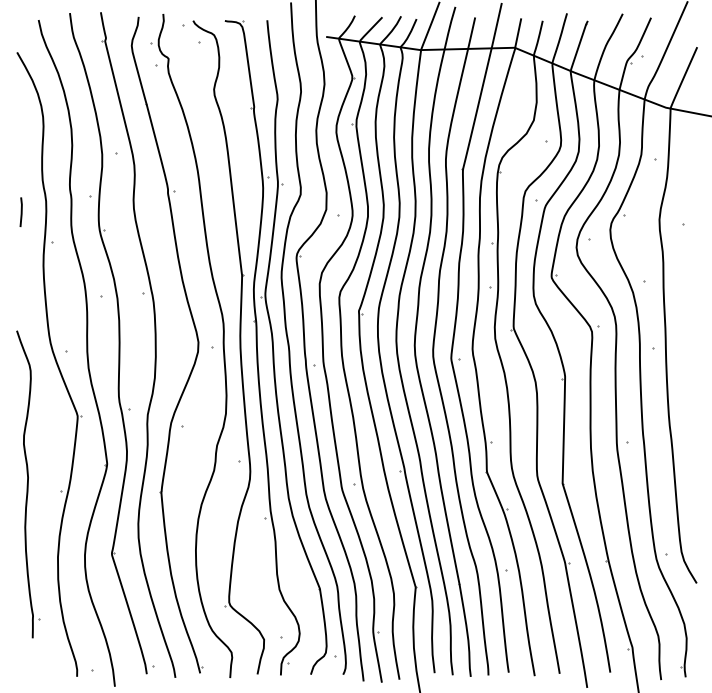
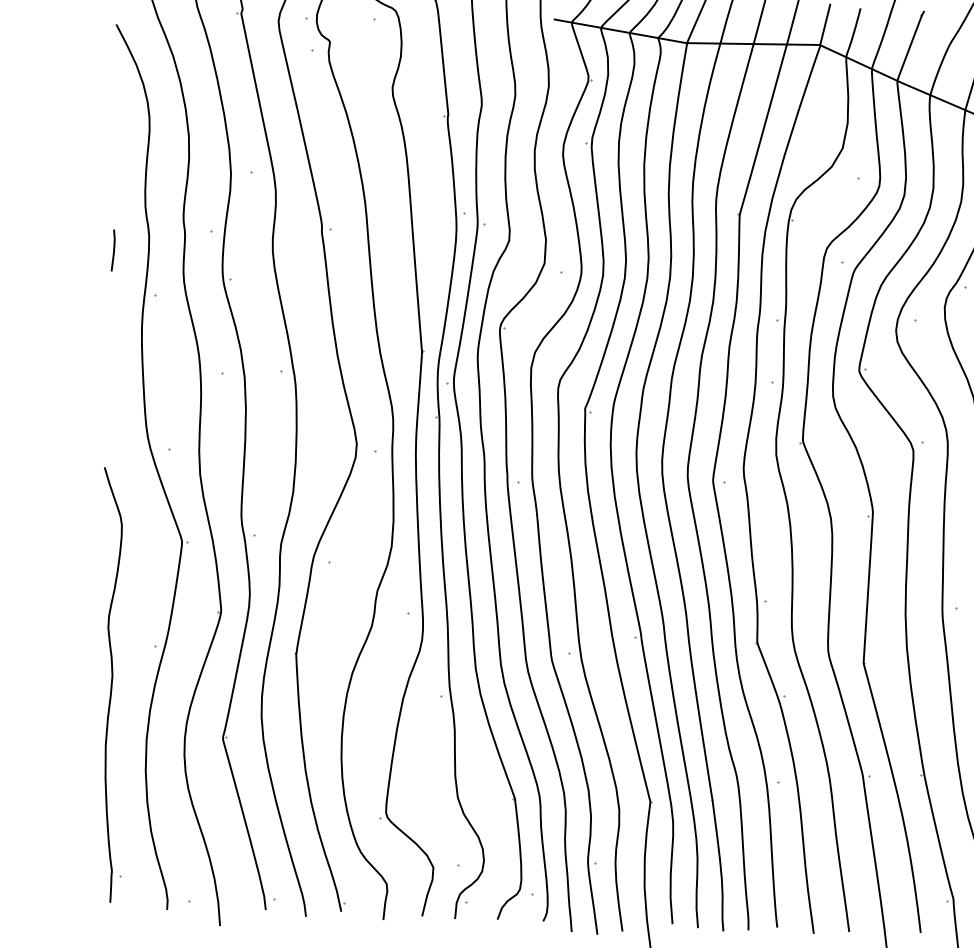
part: (28, 484) -> (112, 685), moved

